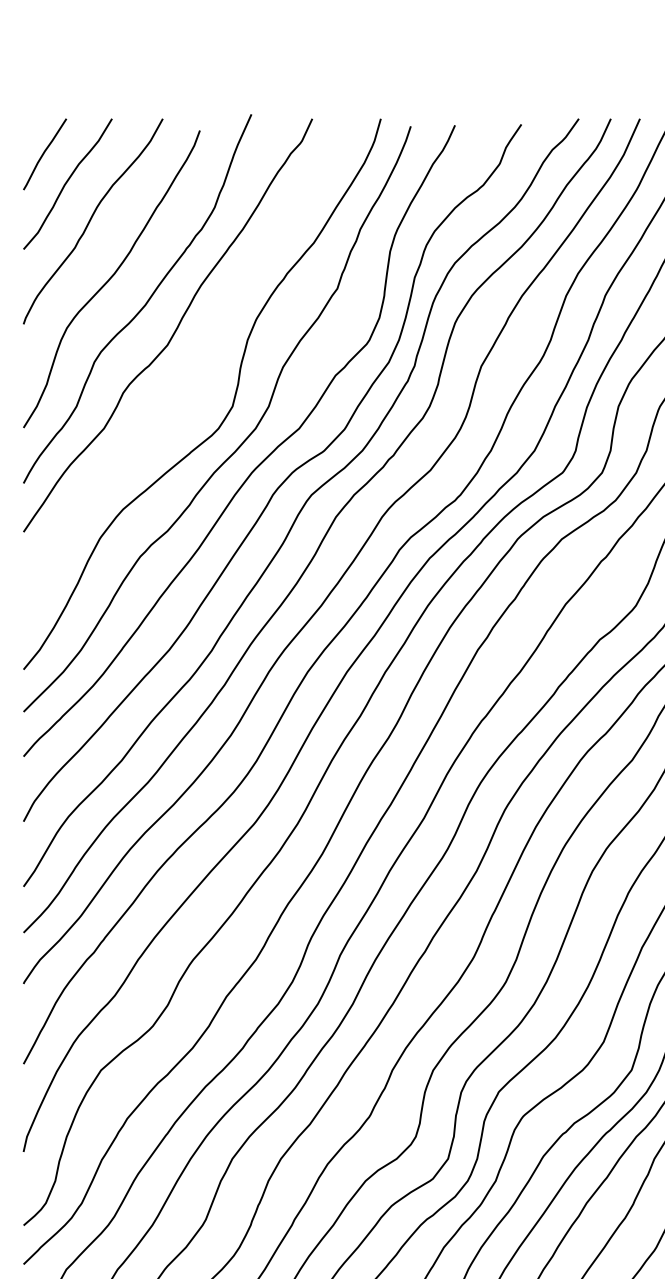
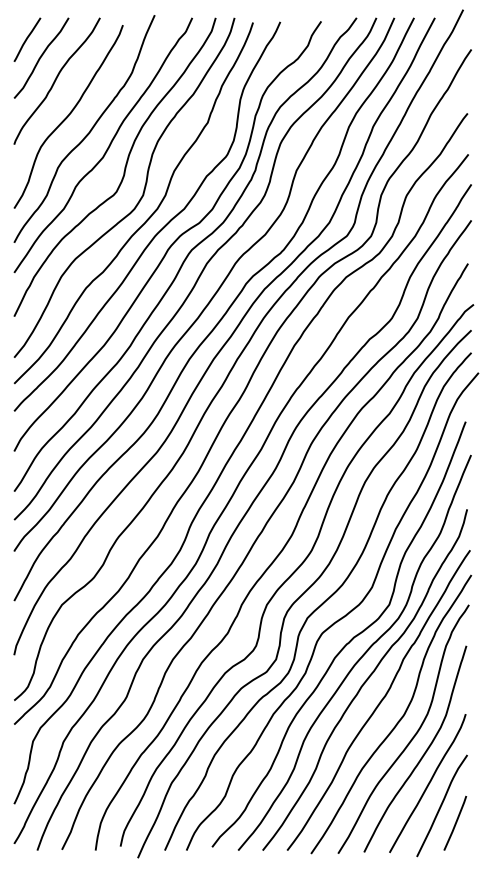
curve: (202, 359) -> (124, 166), added

